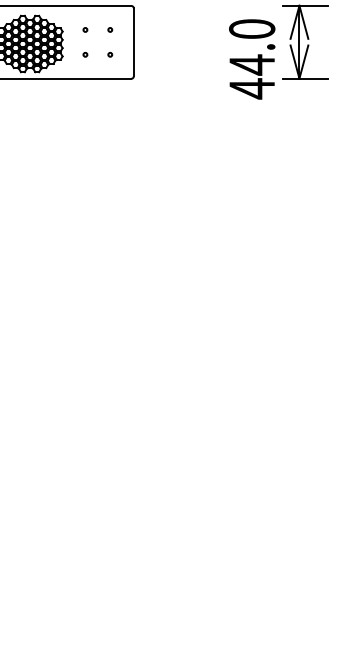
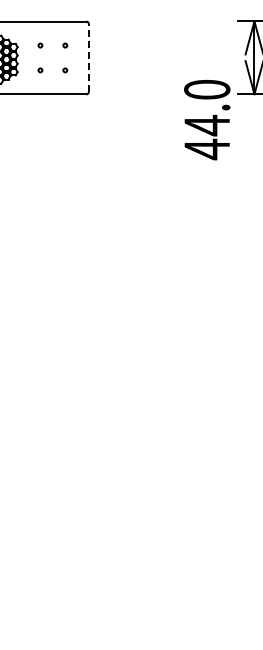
line: (133, 42) -> (88, 58), solid -> dashed
text: (252, 59) -> (207, 120), moved

